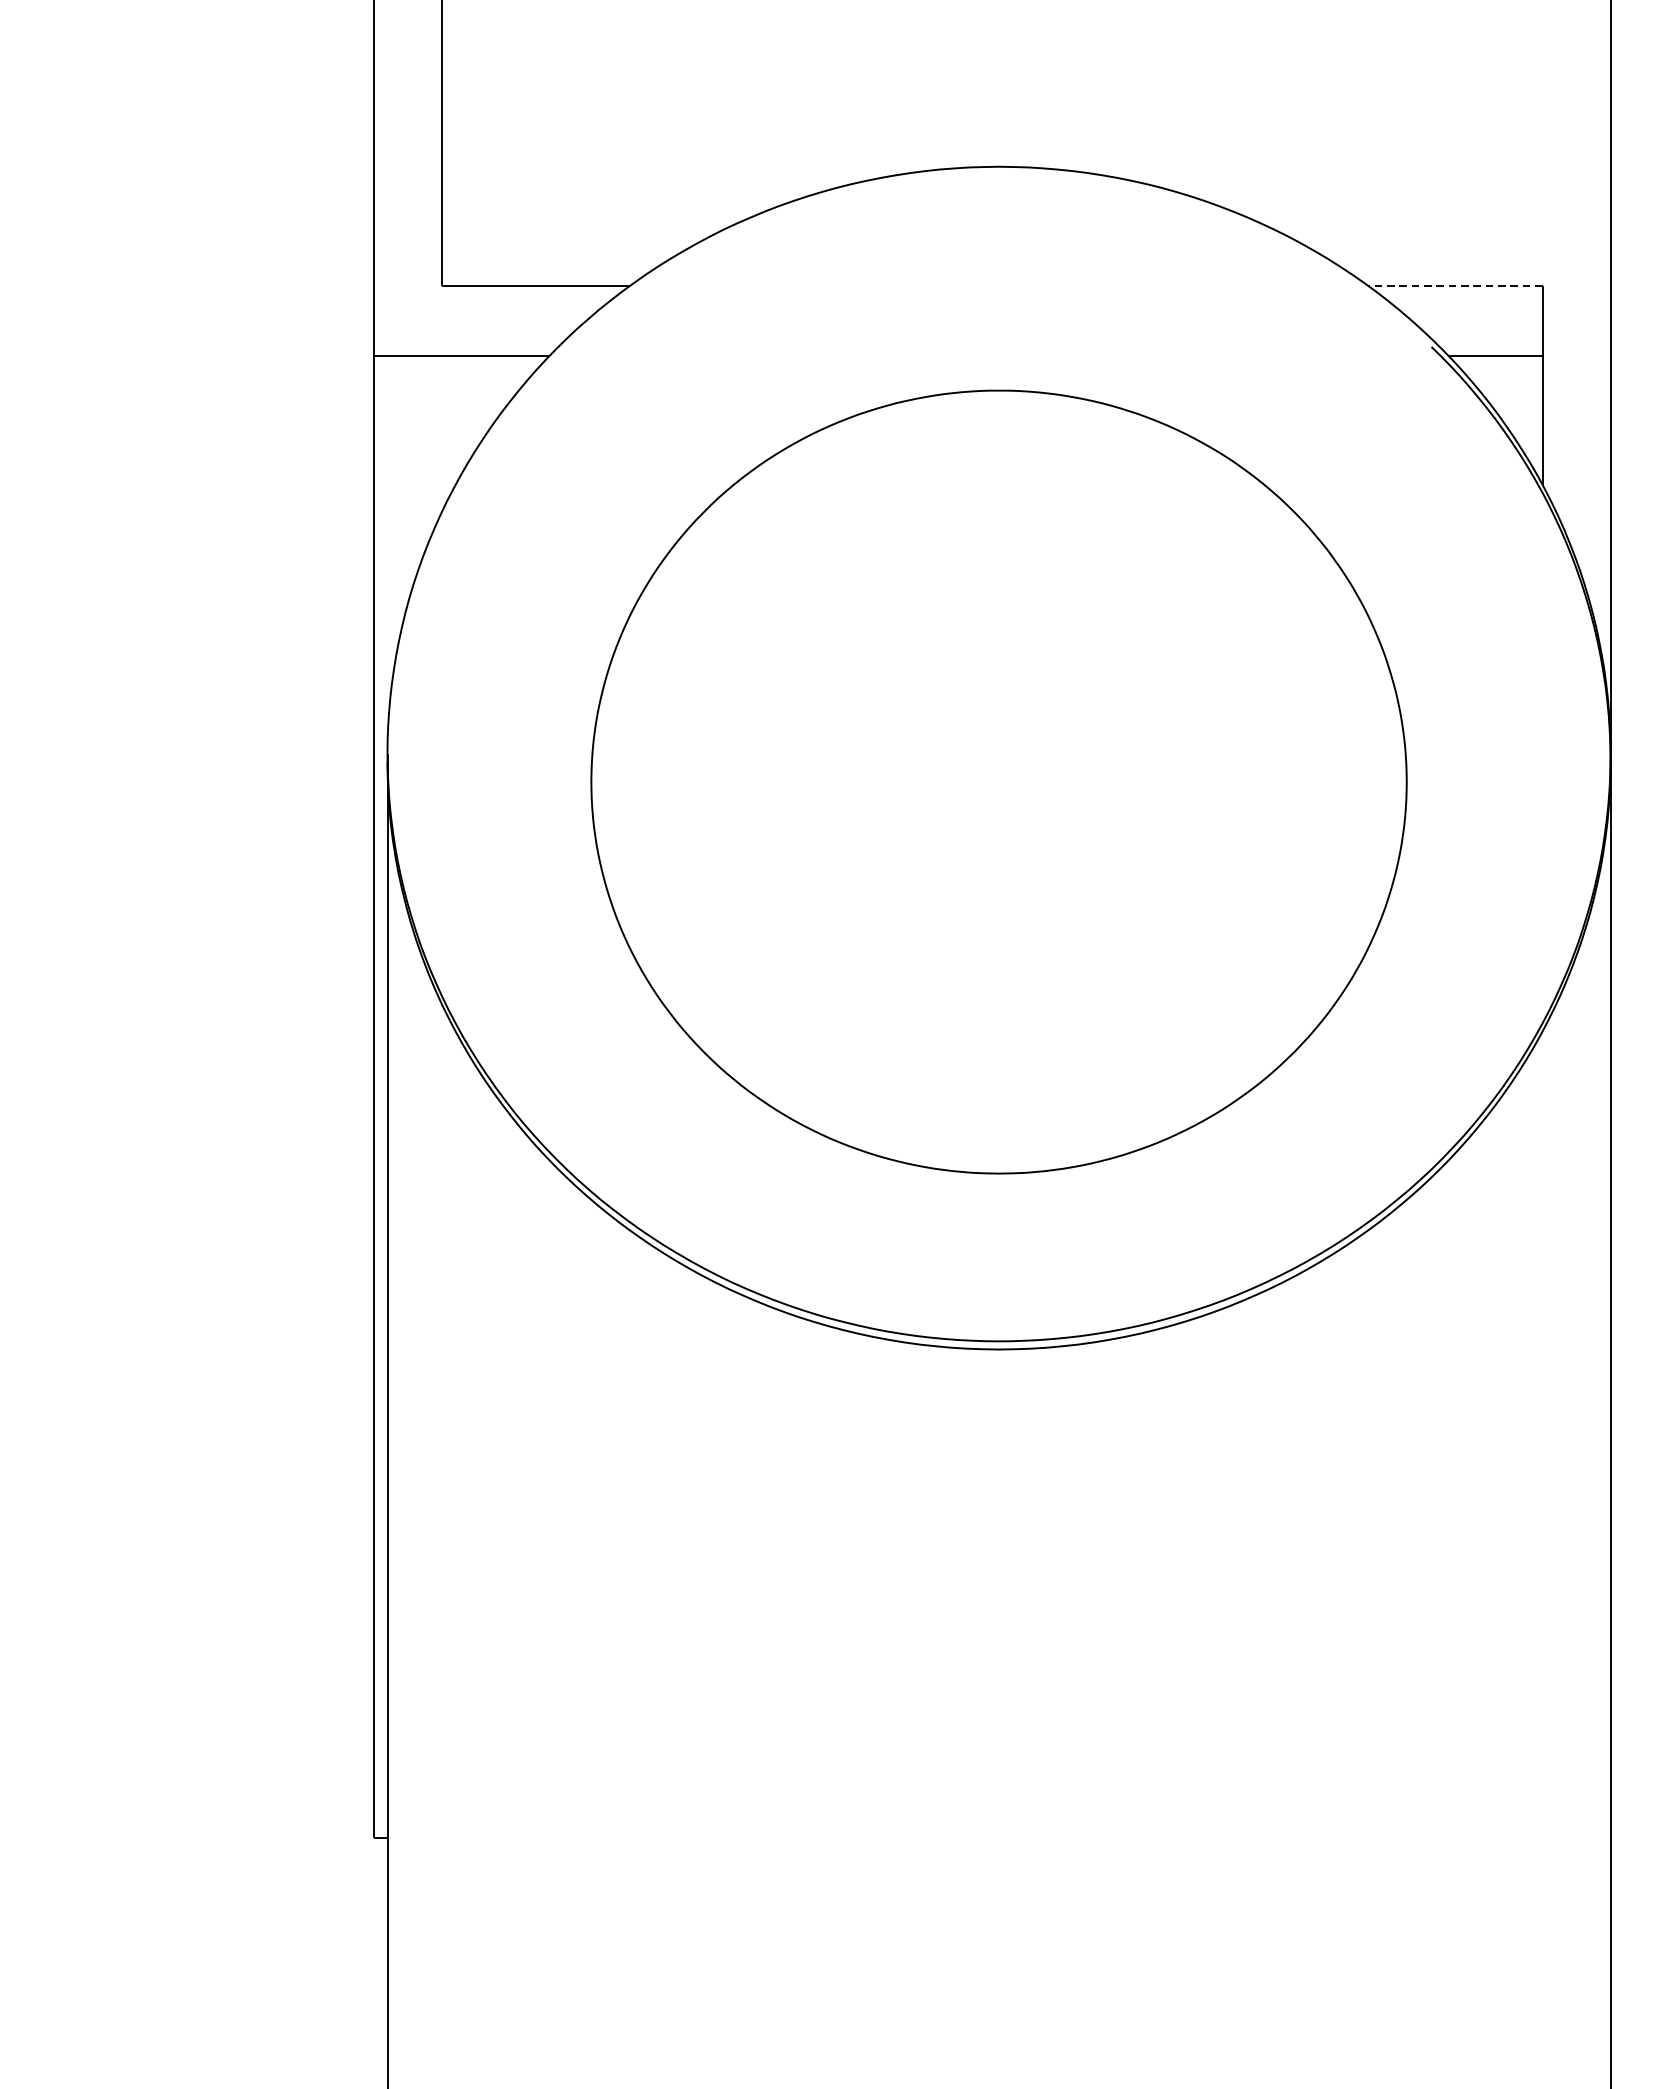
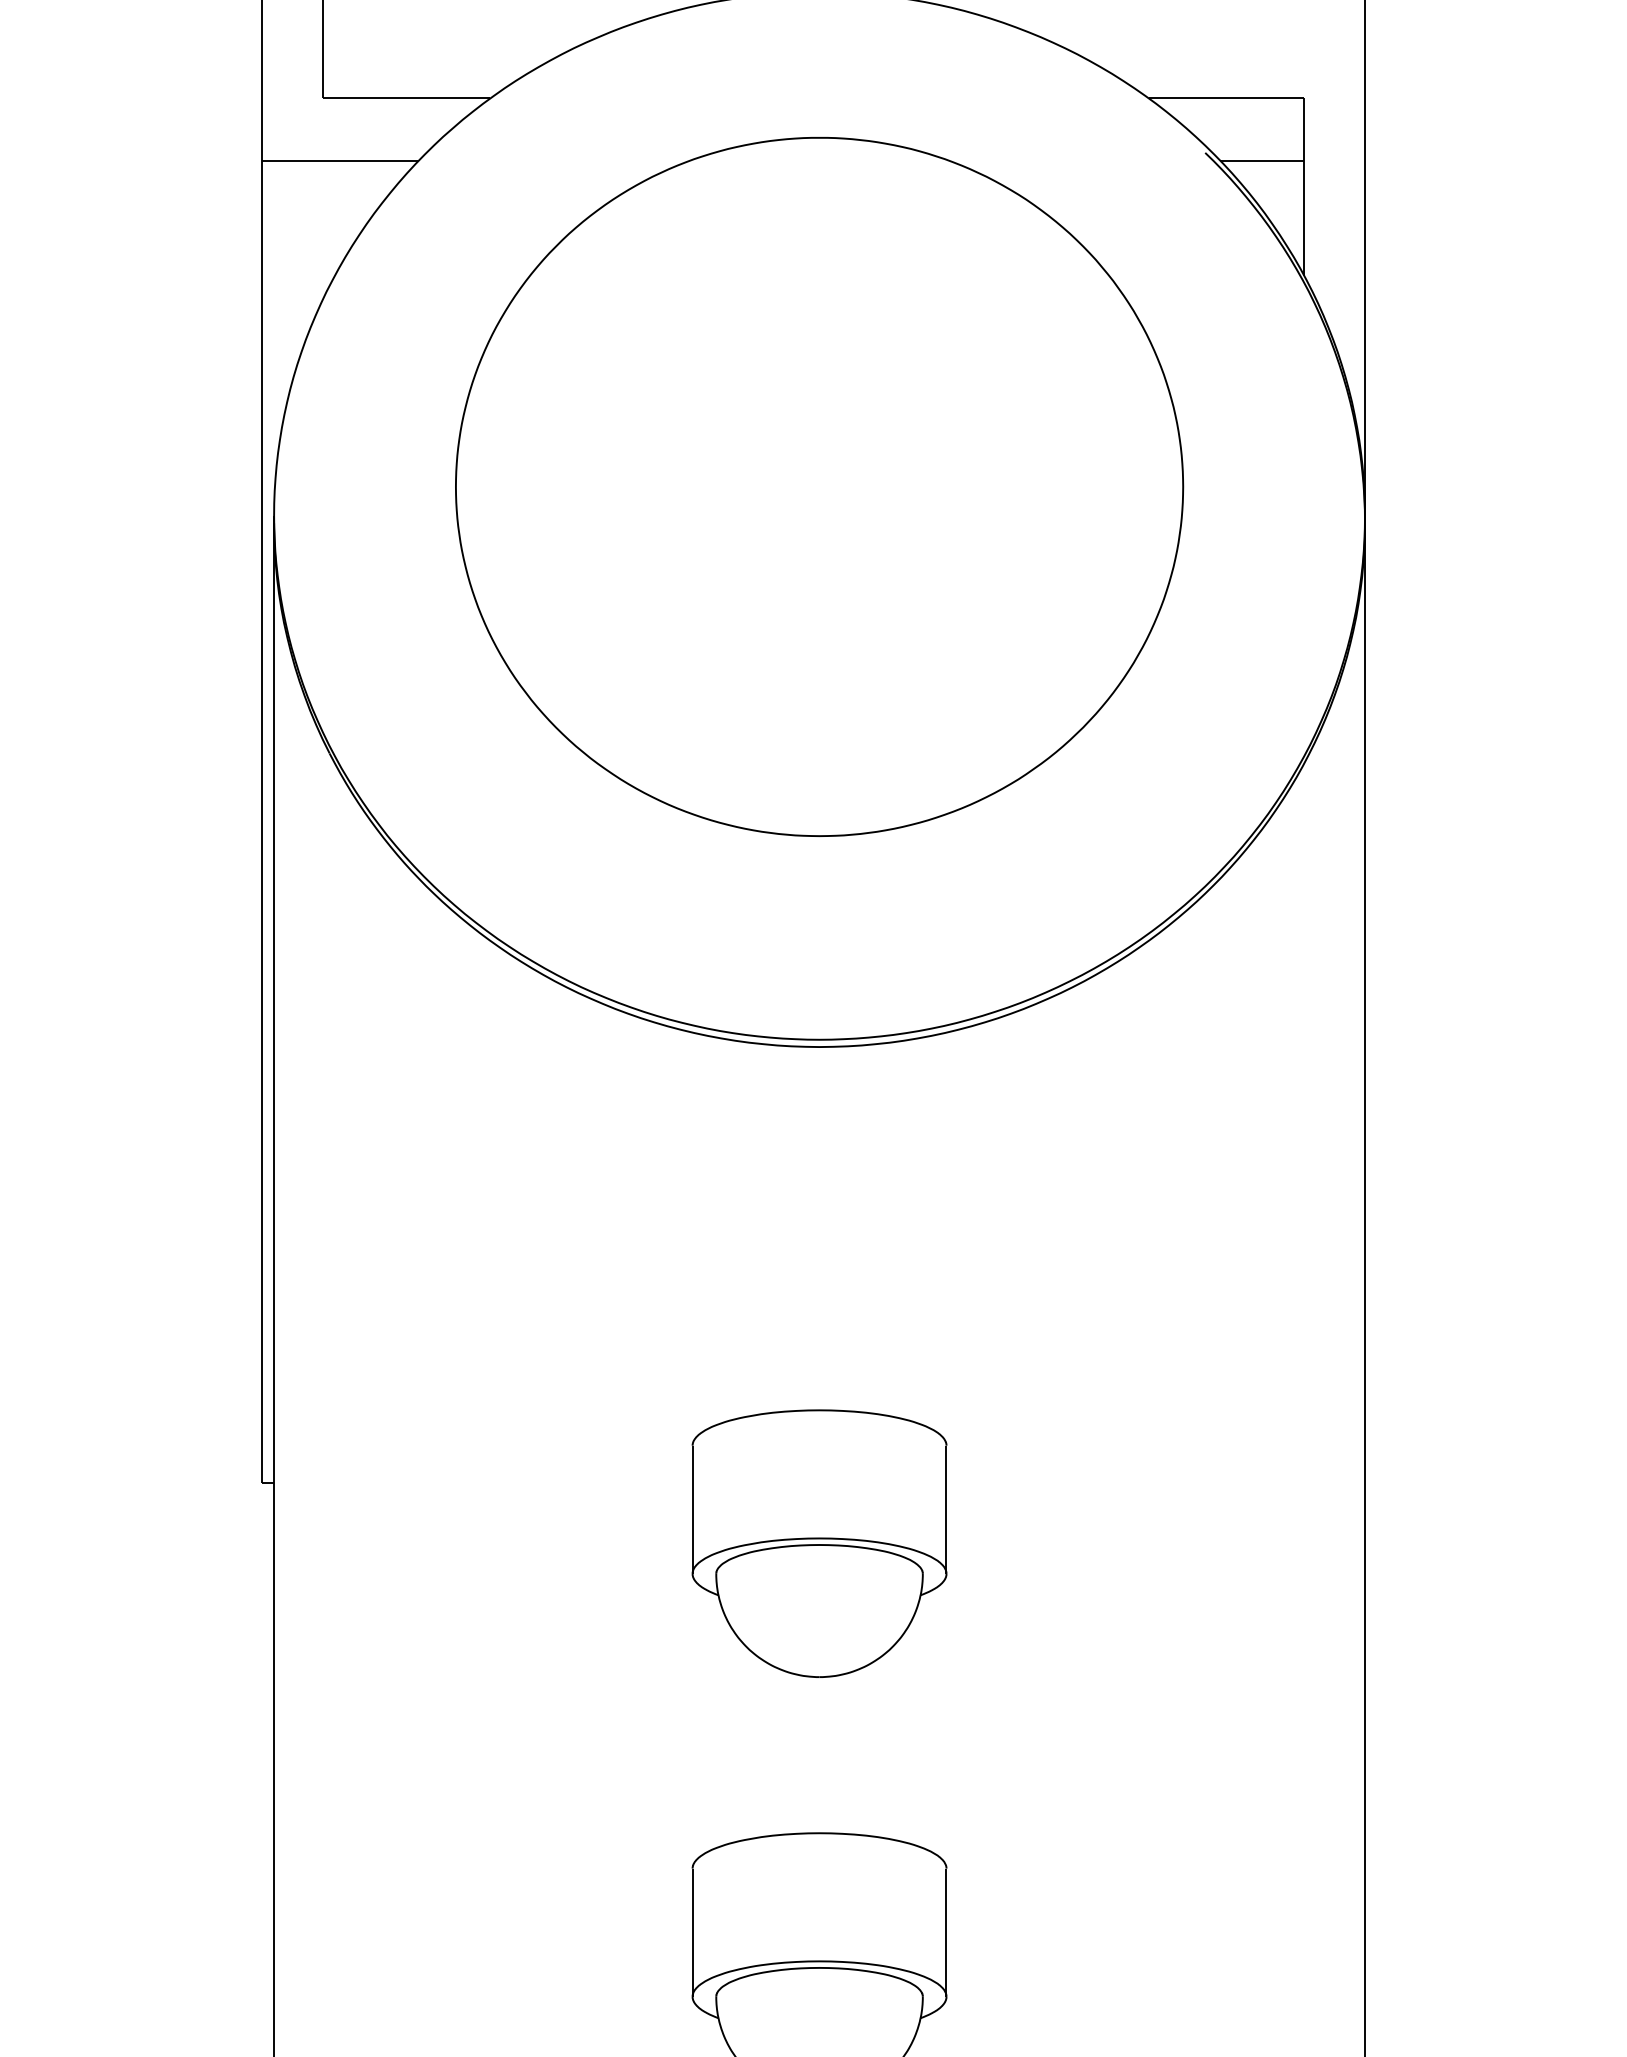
line: (1455, 285) -> (1226, 98), dashed -> solid
part: (999, 781) -> (819, 486), moved
part: (999, 1906) -> (819, 1543), added

